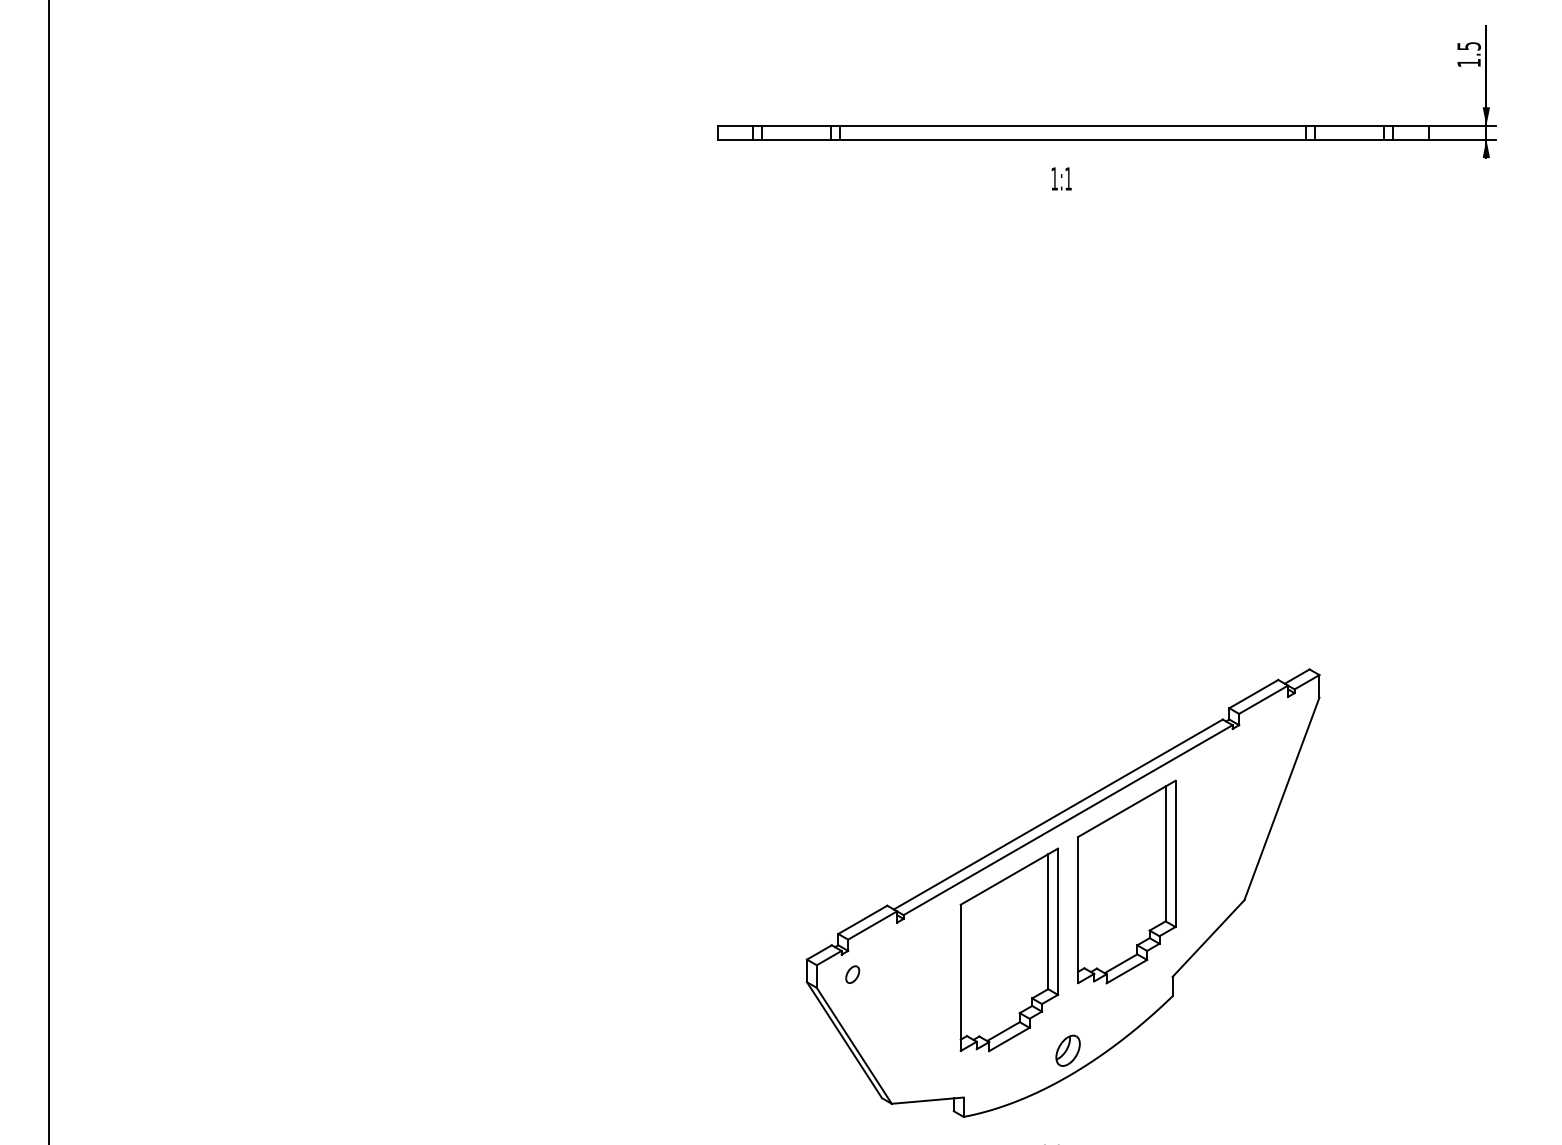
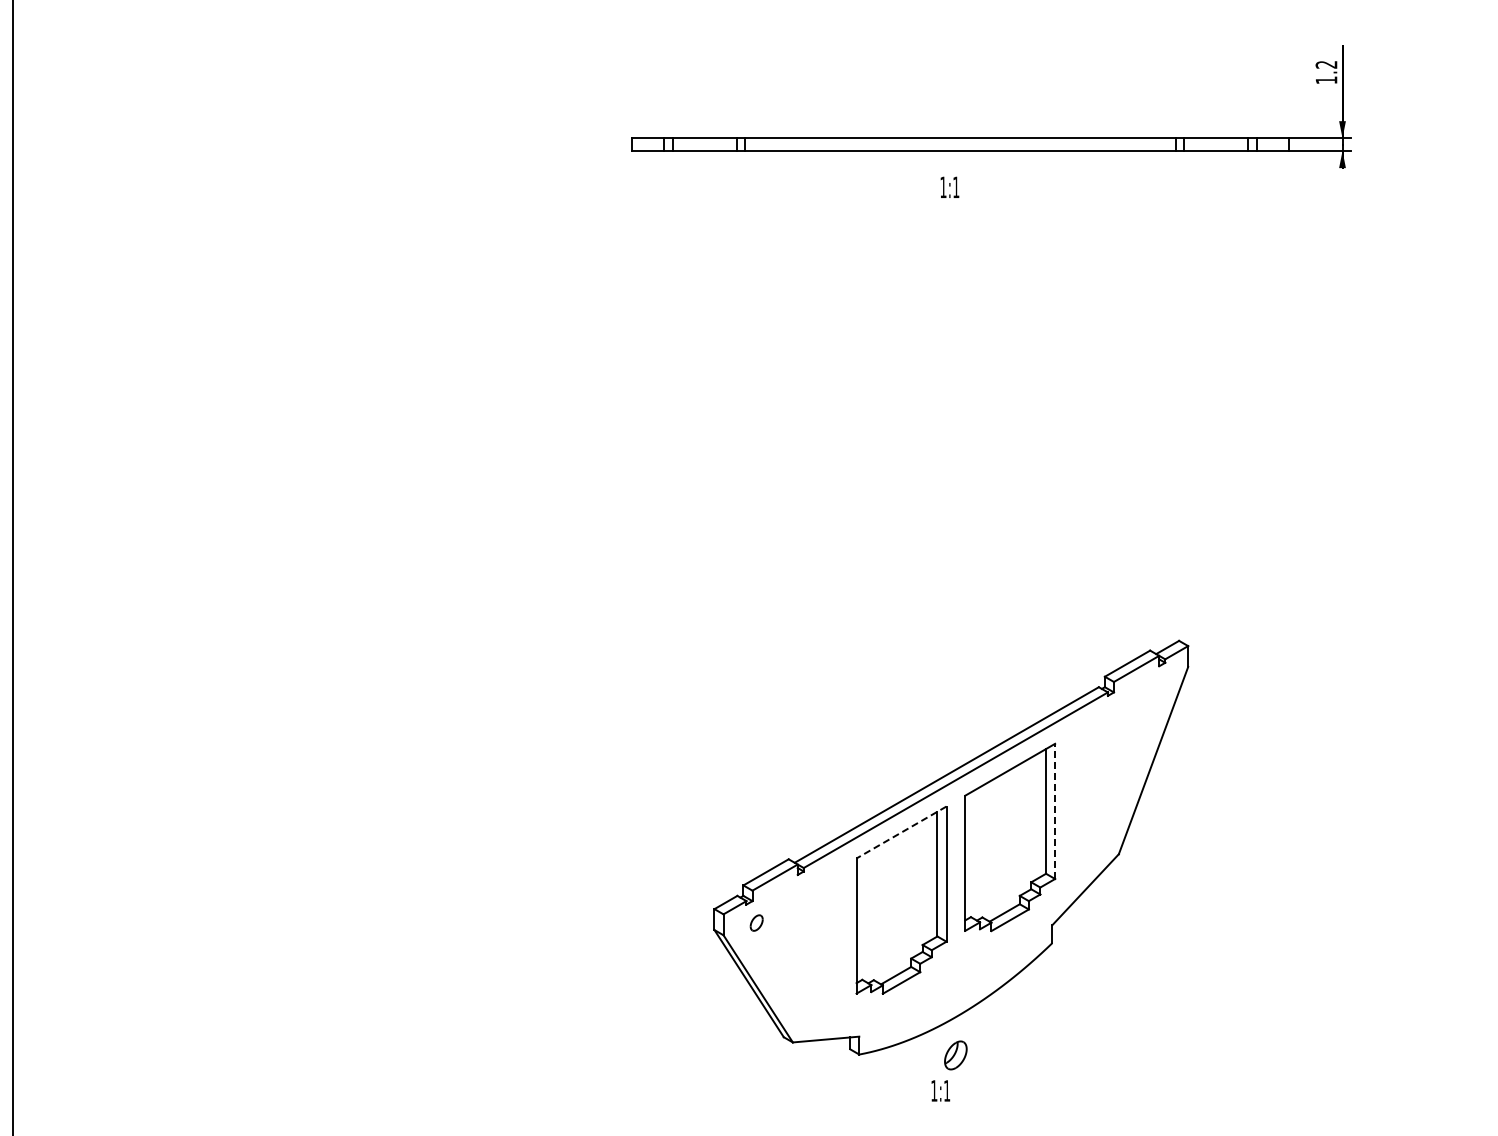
text: (1469, 45) -> (1326, 64), 1.5 -> 1.2
line: (1175, 854) -> (1055, 811), solid -> dashed
line: (1009, 876) -> (901, 832), solid -> dashed
part: (1067, 1050) -> (955, 1055), moved

